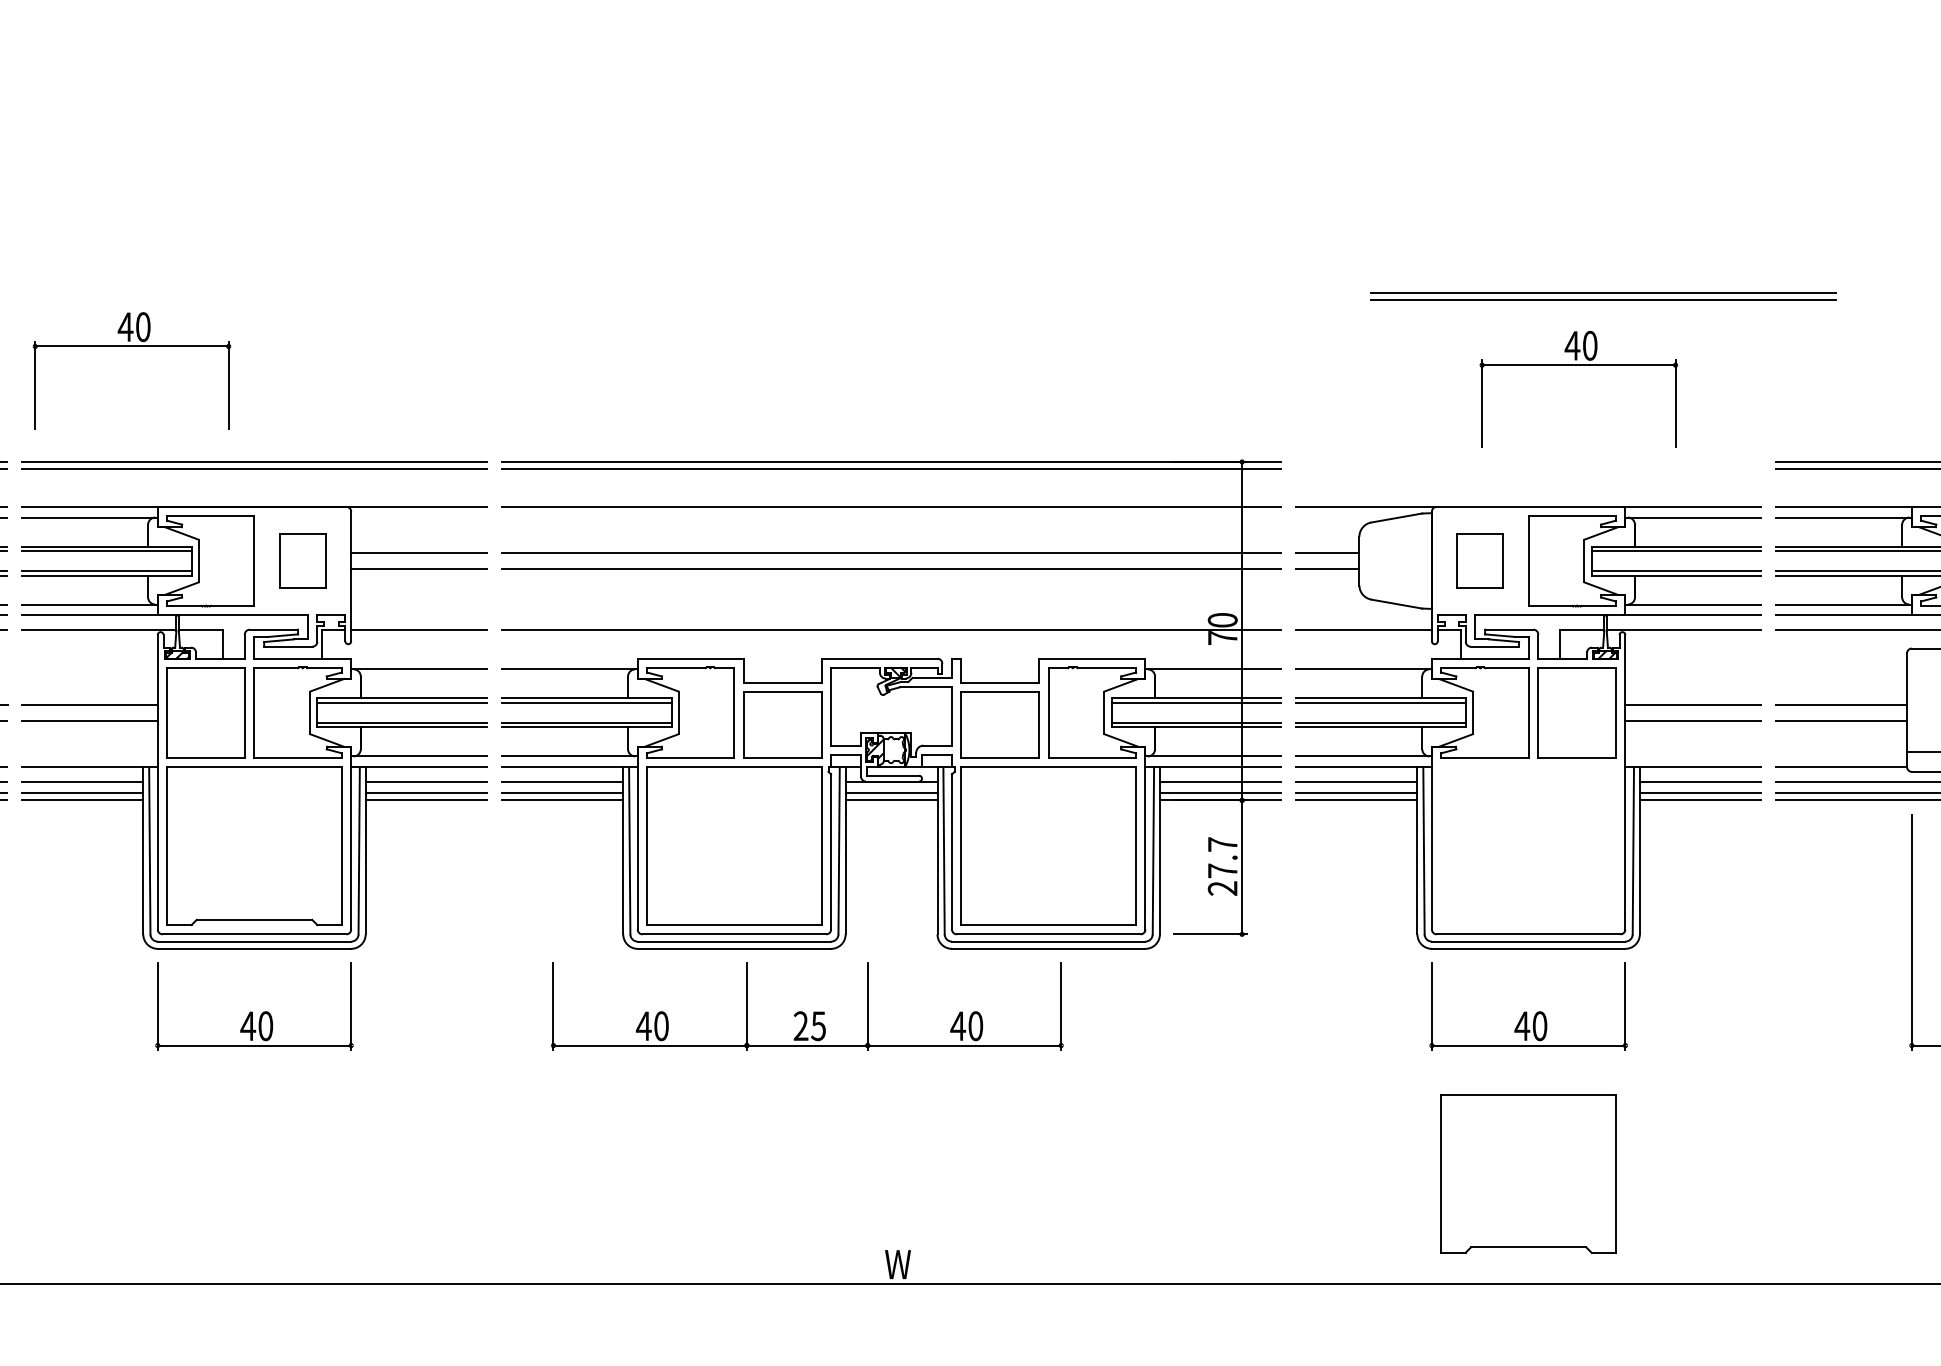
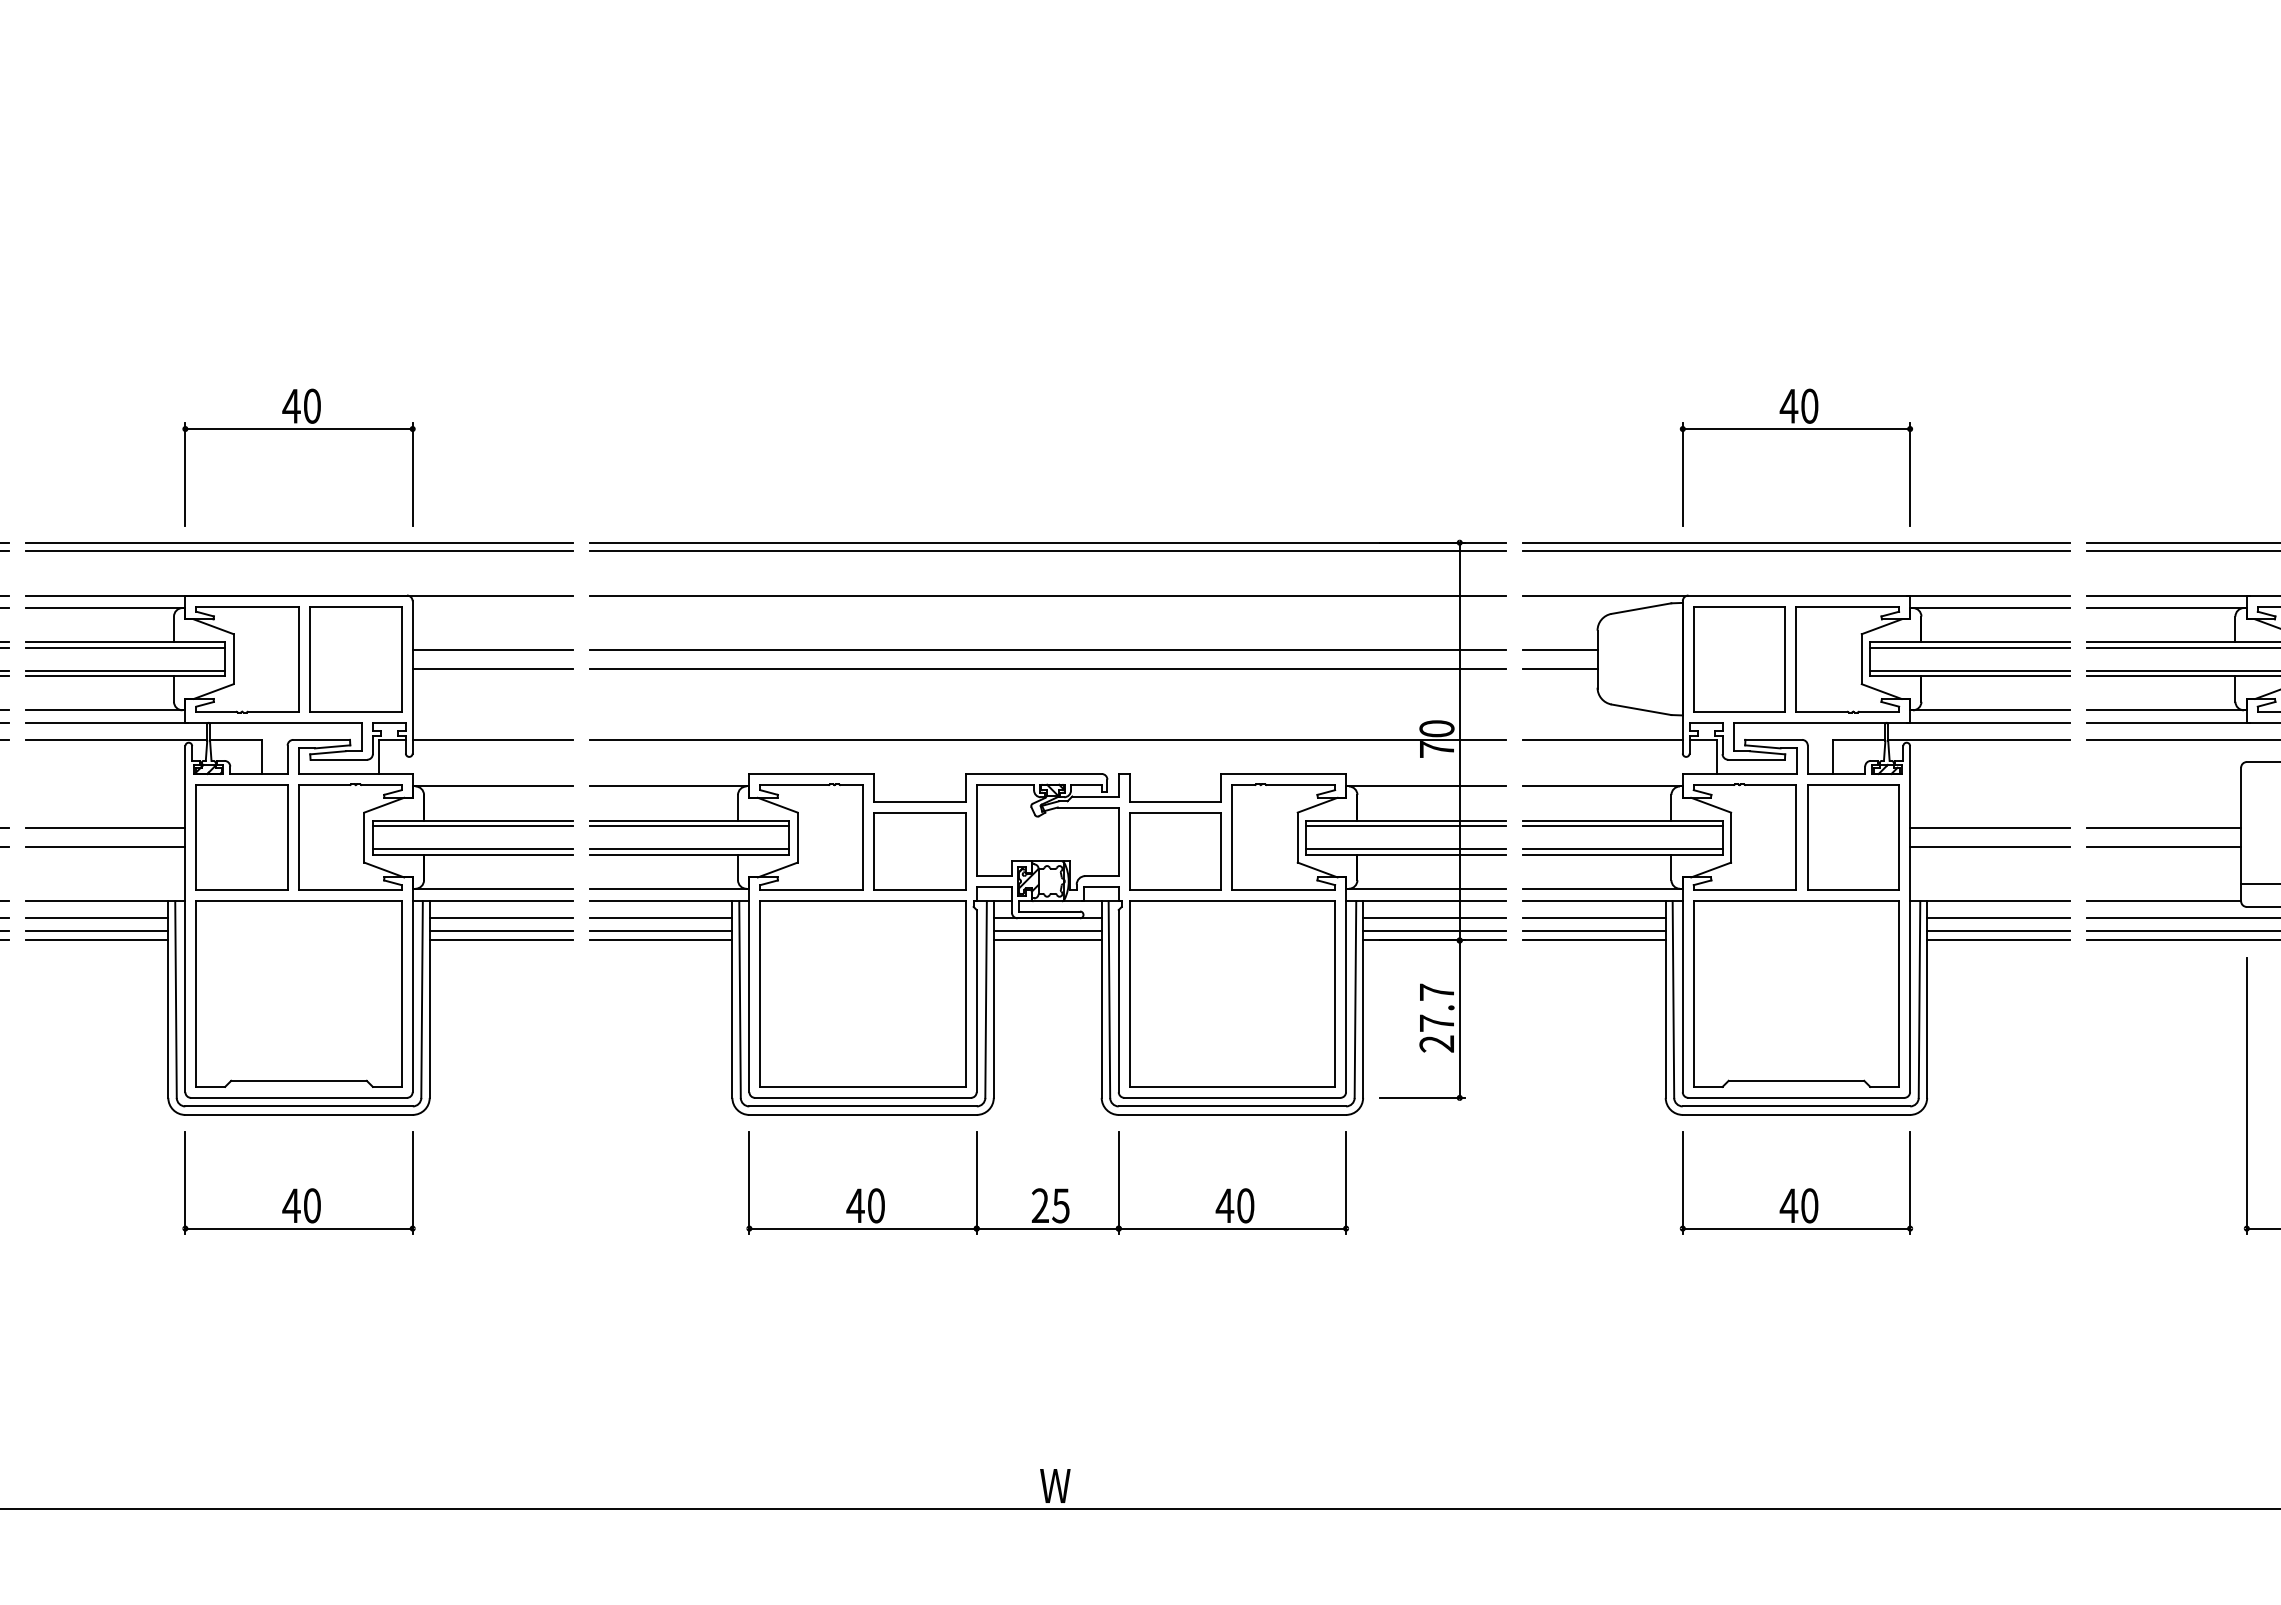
part: (1603, 296) -> (1796, 546), moved
part: (131, 346) -> (298, 429), moved
part: (1578, 365) -> (1795, 429), moved
part: (302, 561) -> (355, 659), size x1.67
part: (1480, 561) -> (1739, 659), size x1.67
part: (804, 1012) -> (1044, 1189), moved
part: (1528, 1173) -> (1796, 993), moved

